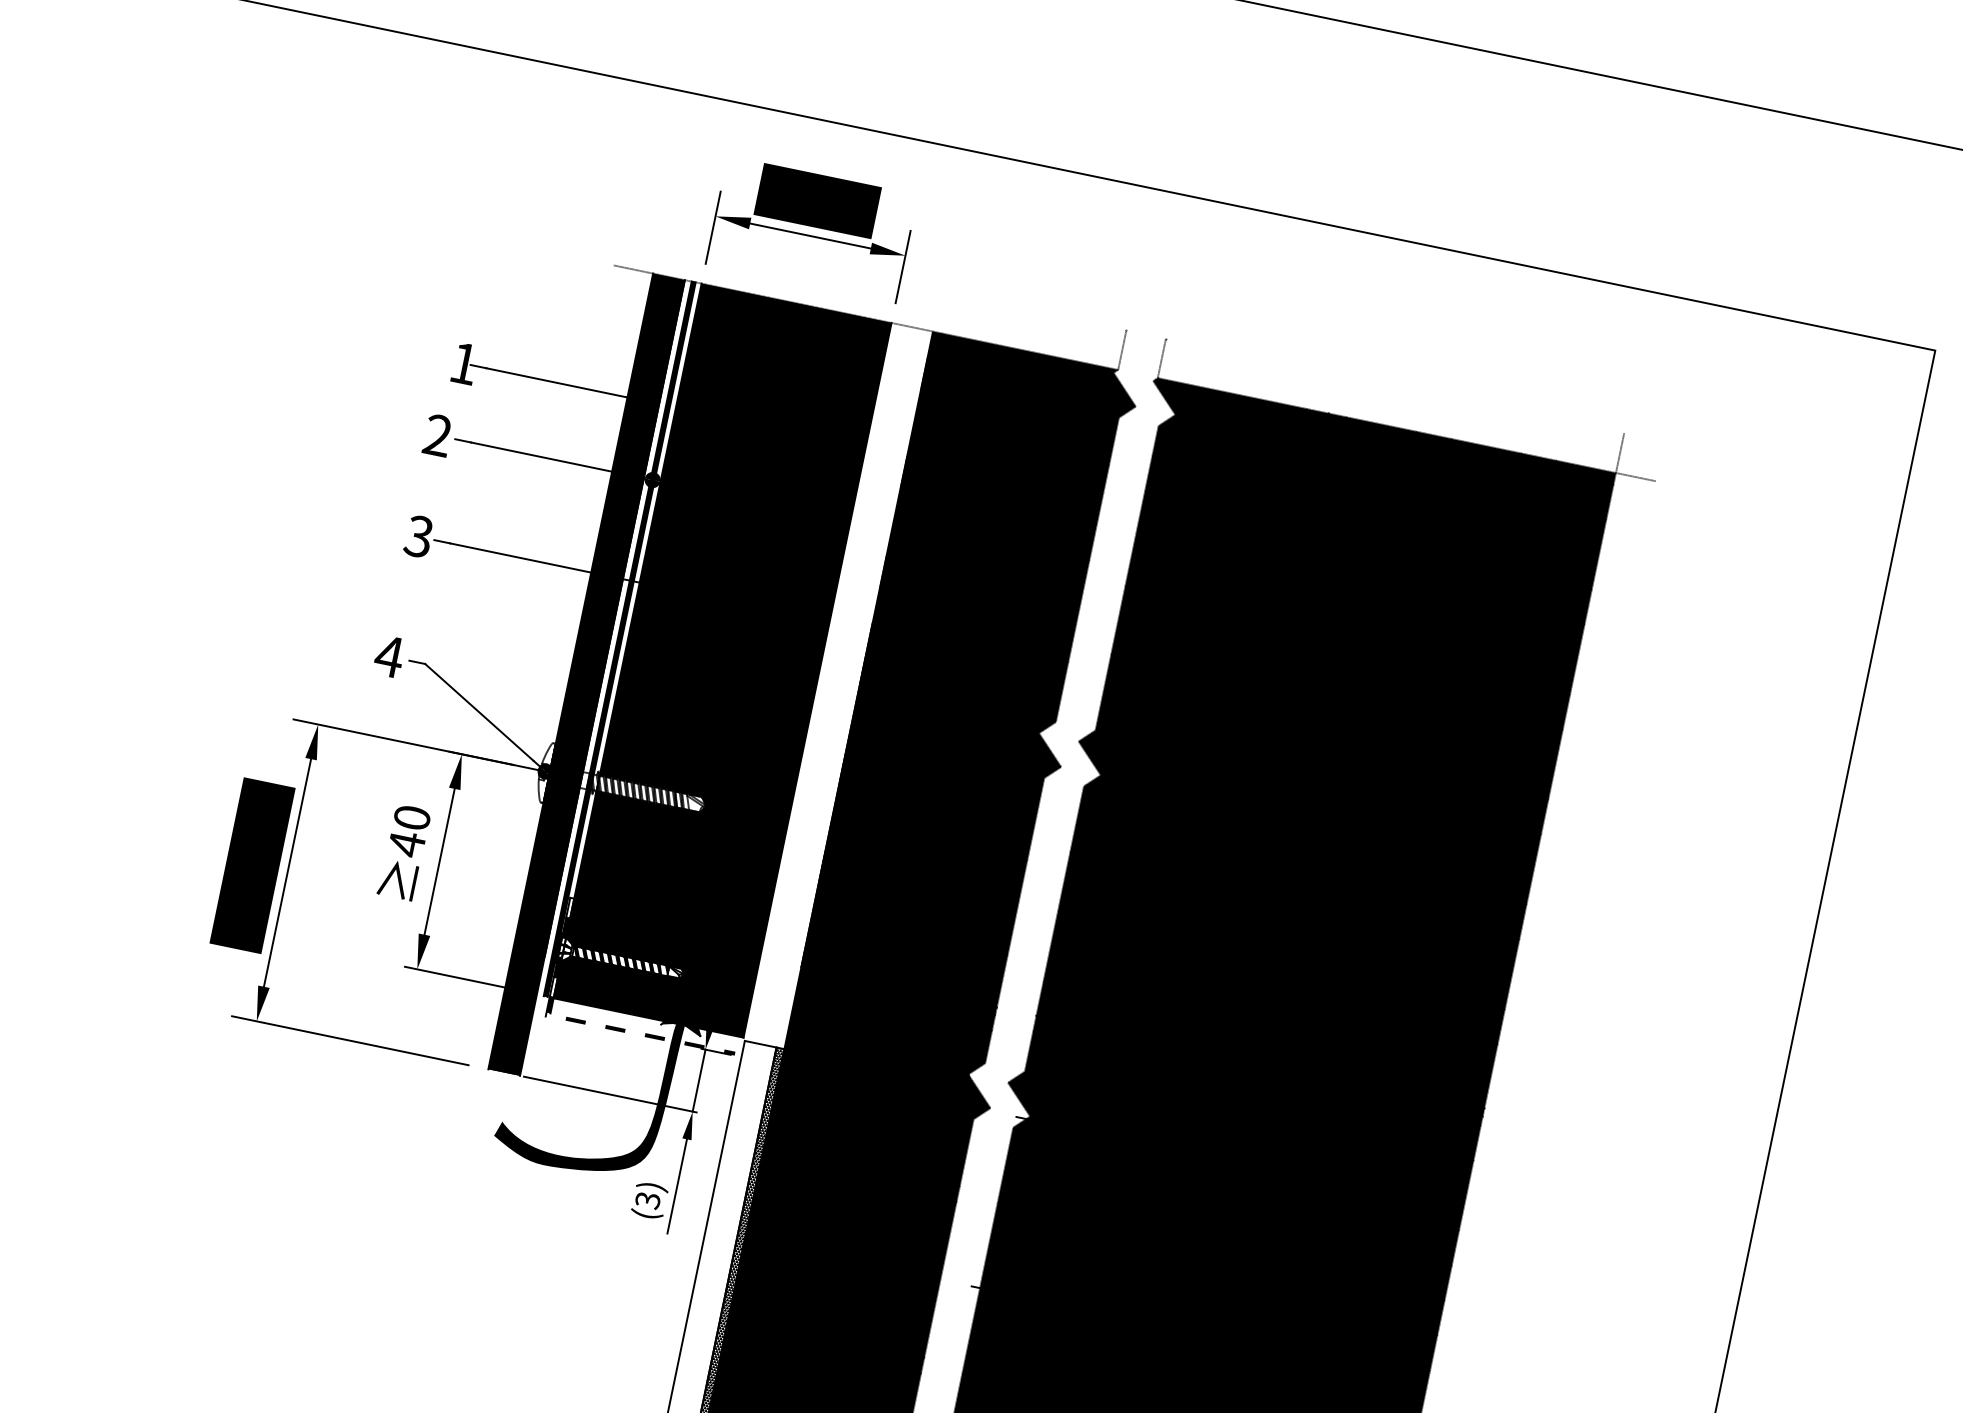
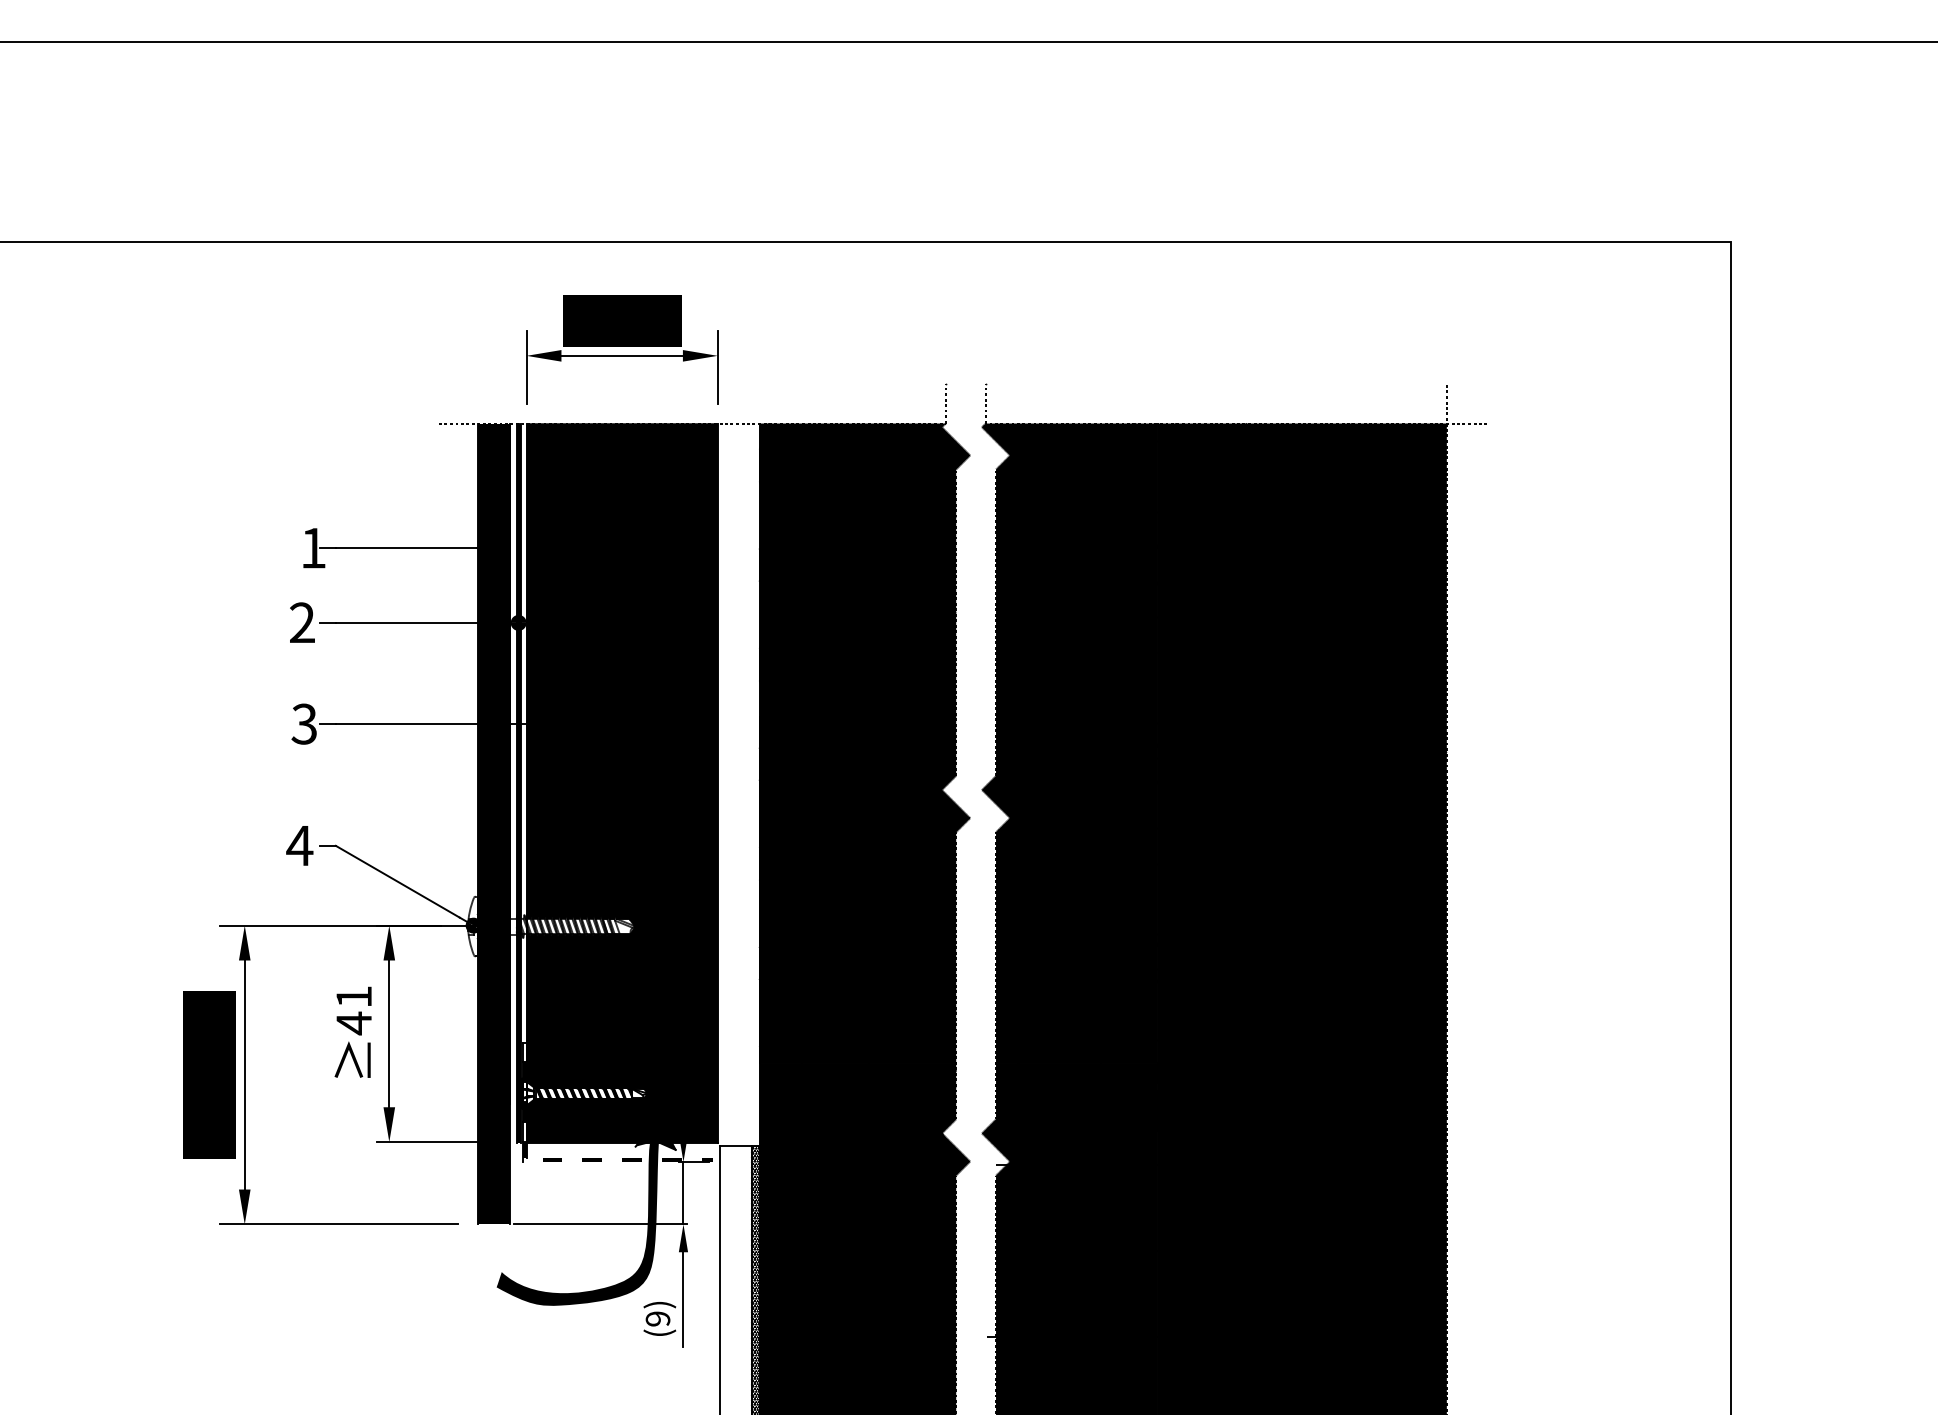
text: (412, 817) -> (354, 996), 40 -> 41
text: (648, 1200) -> (658, 1318), (3) -> (9)

